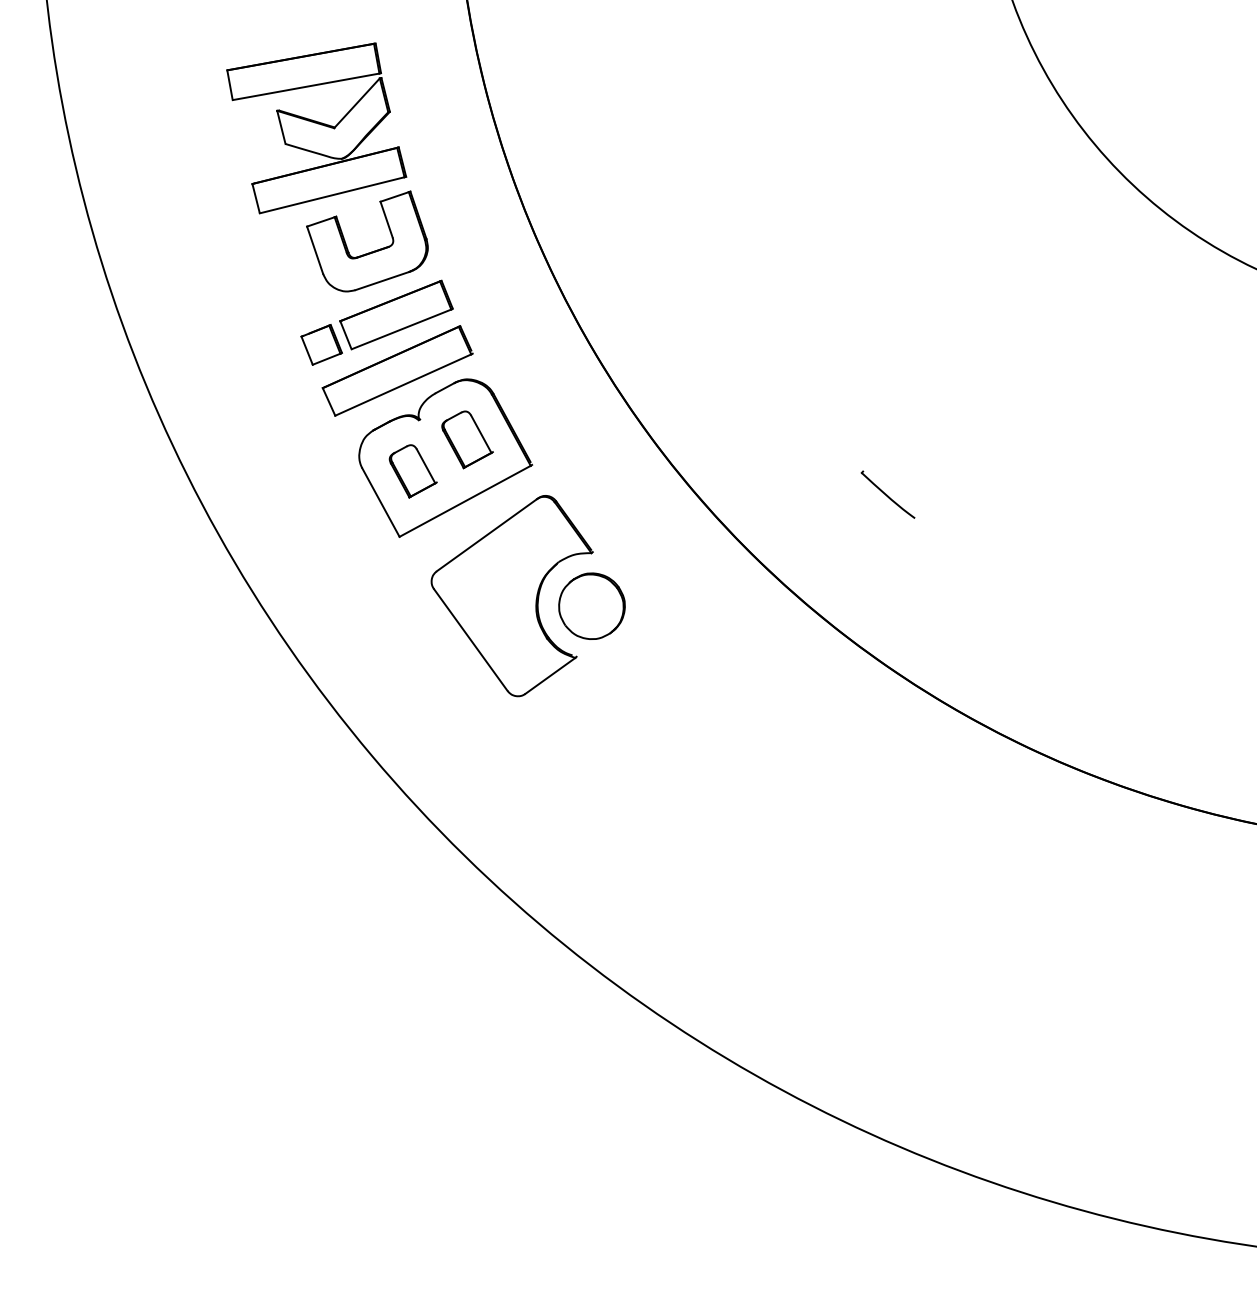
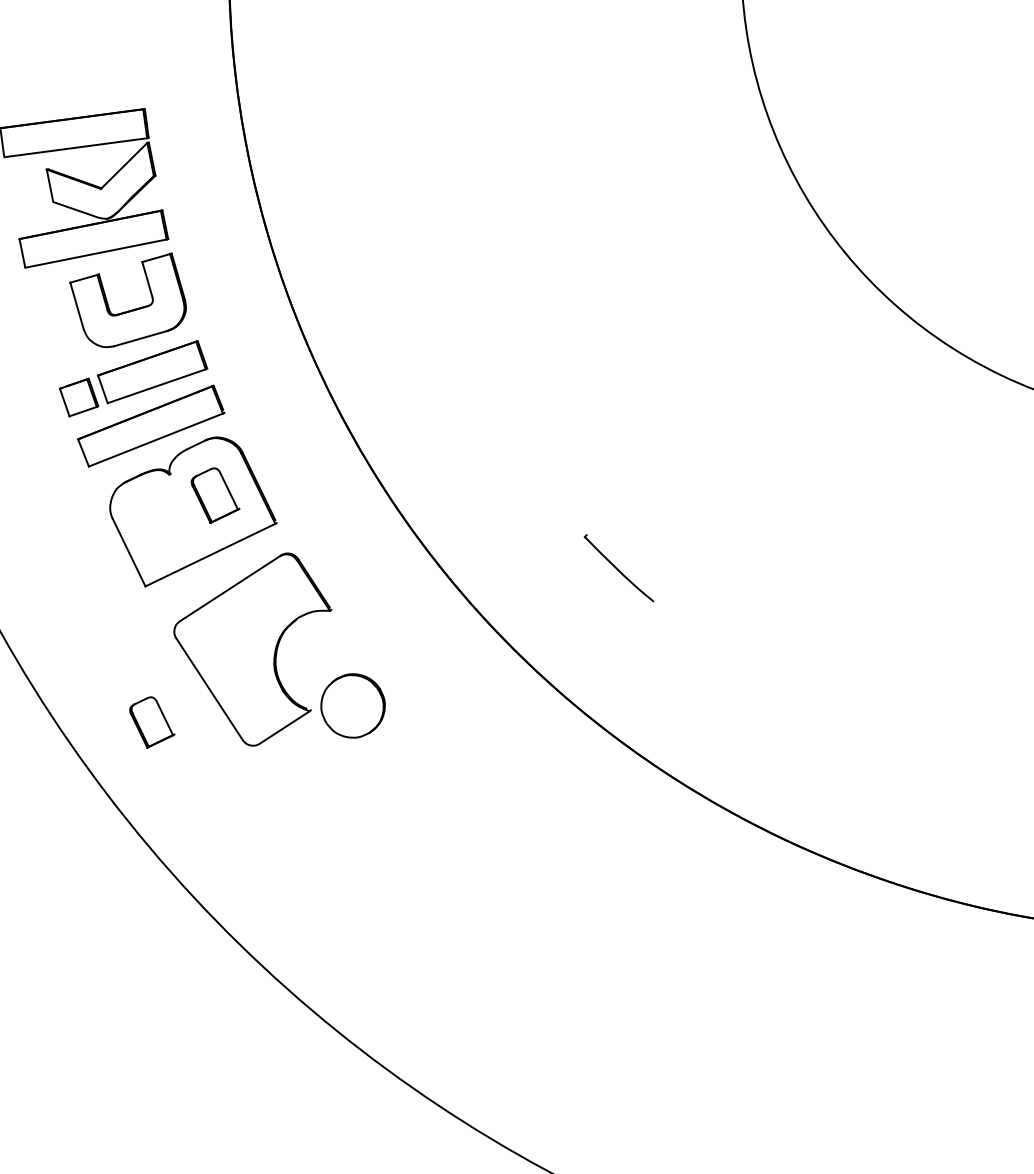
part: (412, 471) -> (151, 722), moved
part: (887, 494) -> (618, 567), size x1.4
part: (591, 605) -> (352, 705), moved

